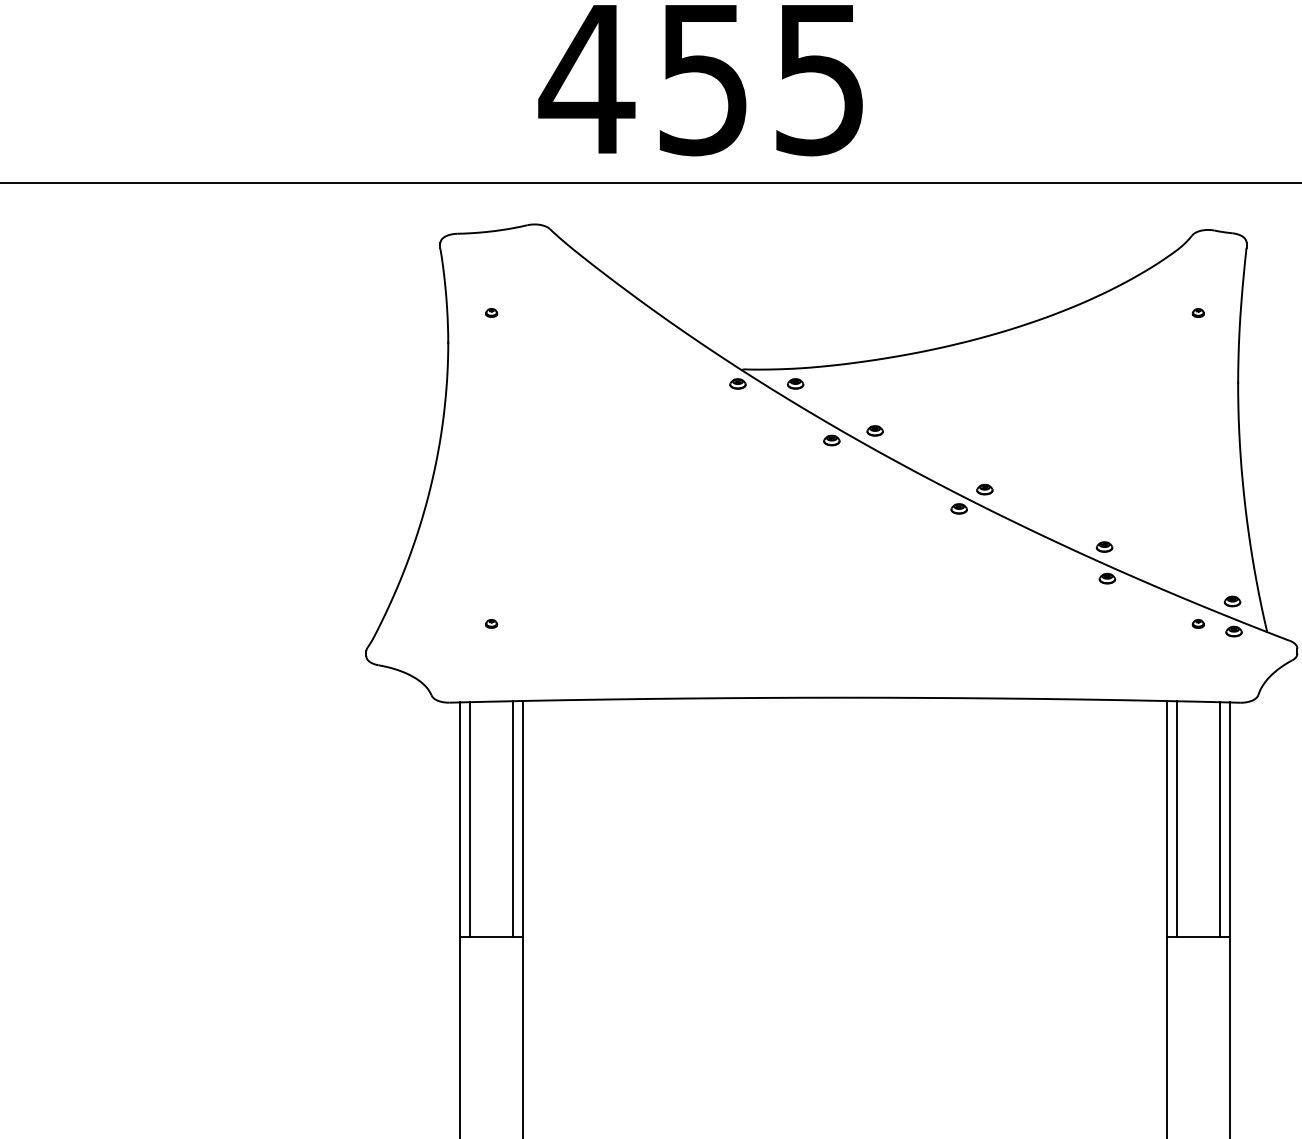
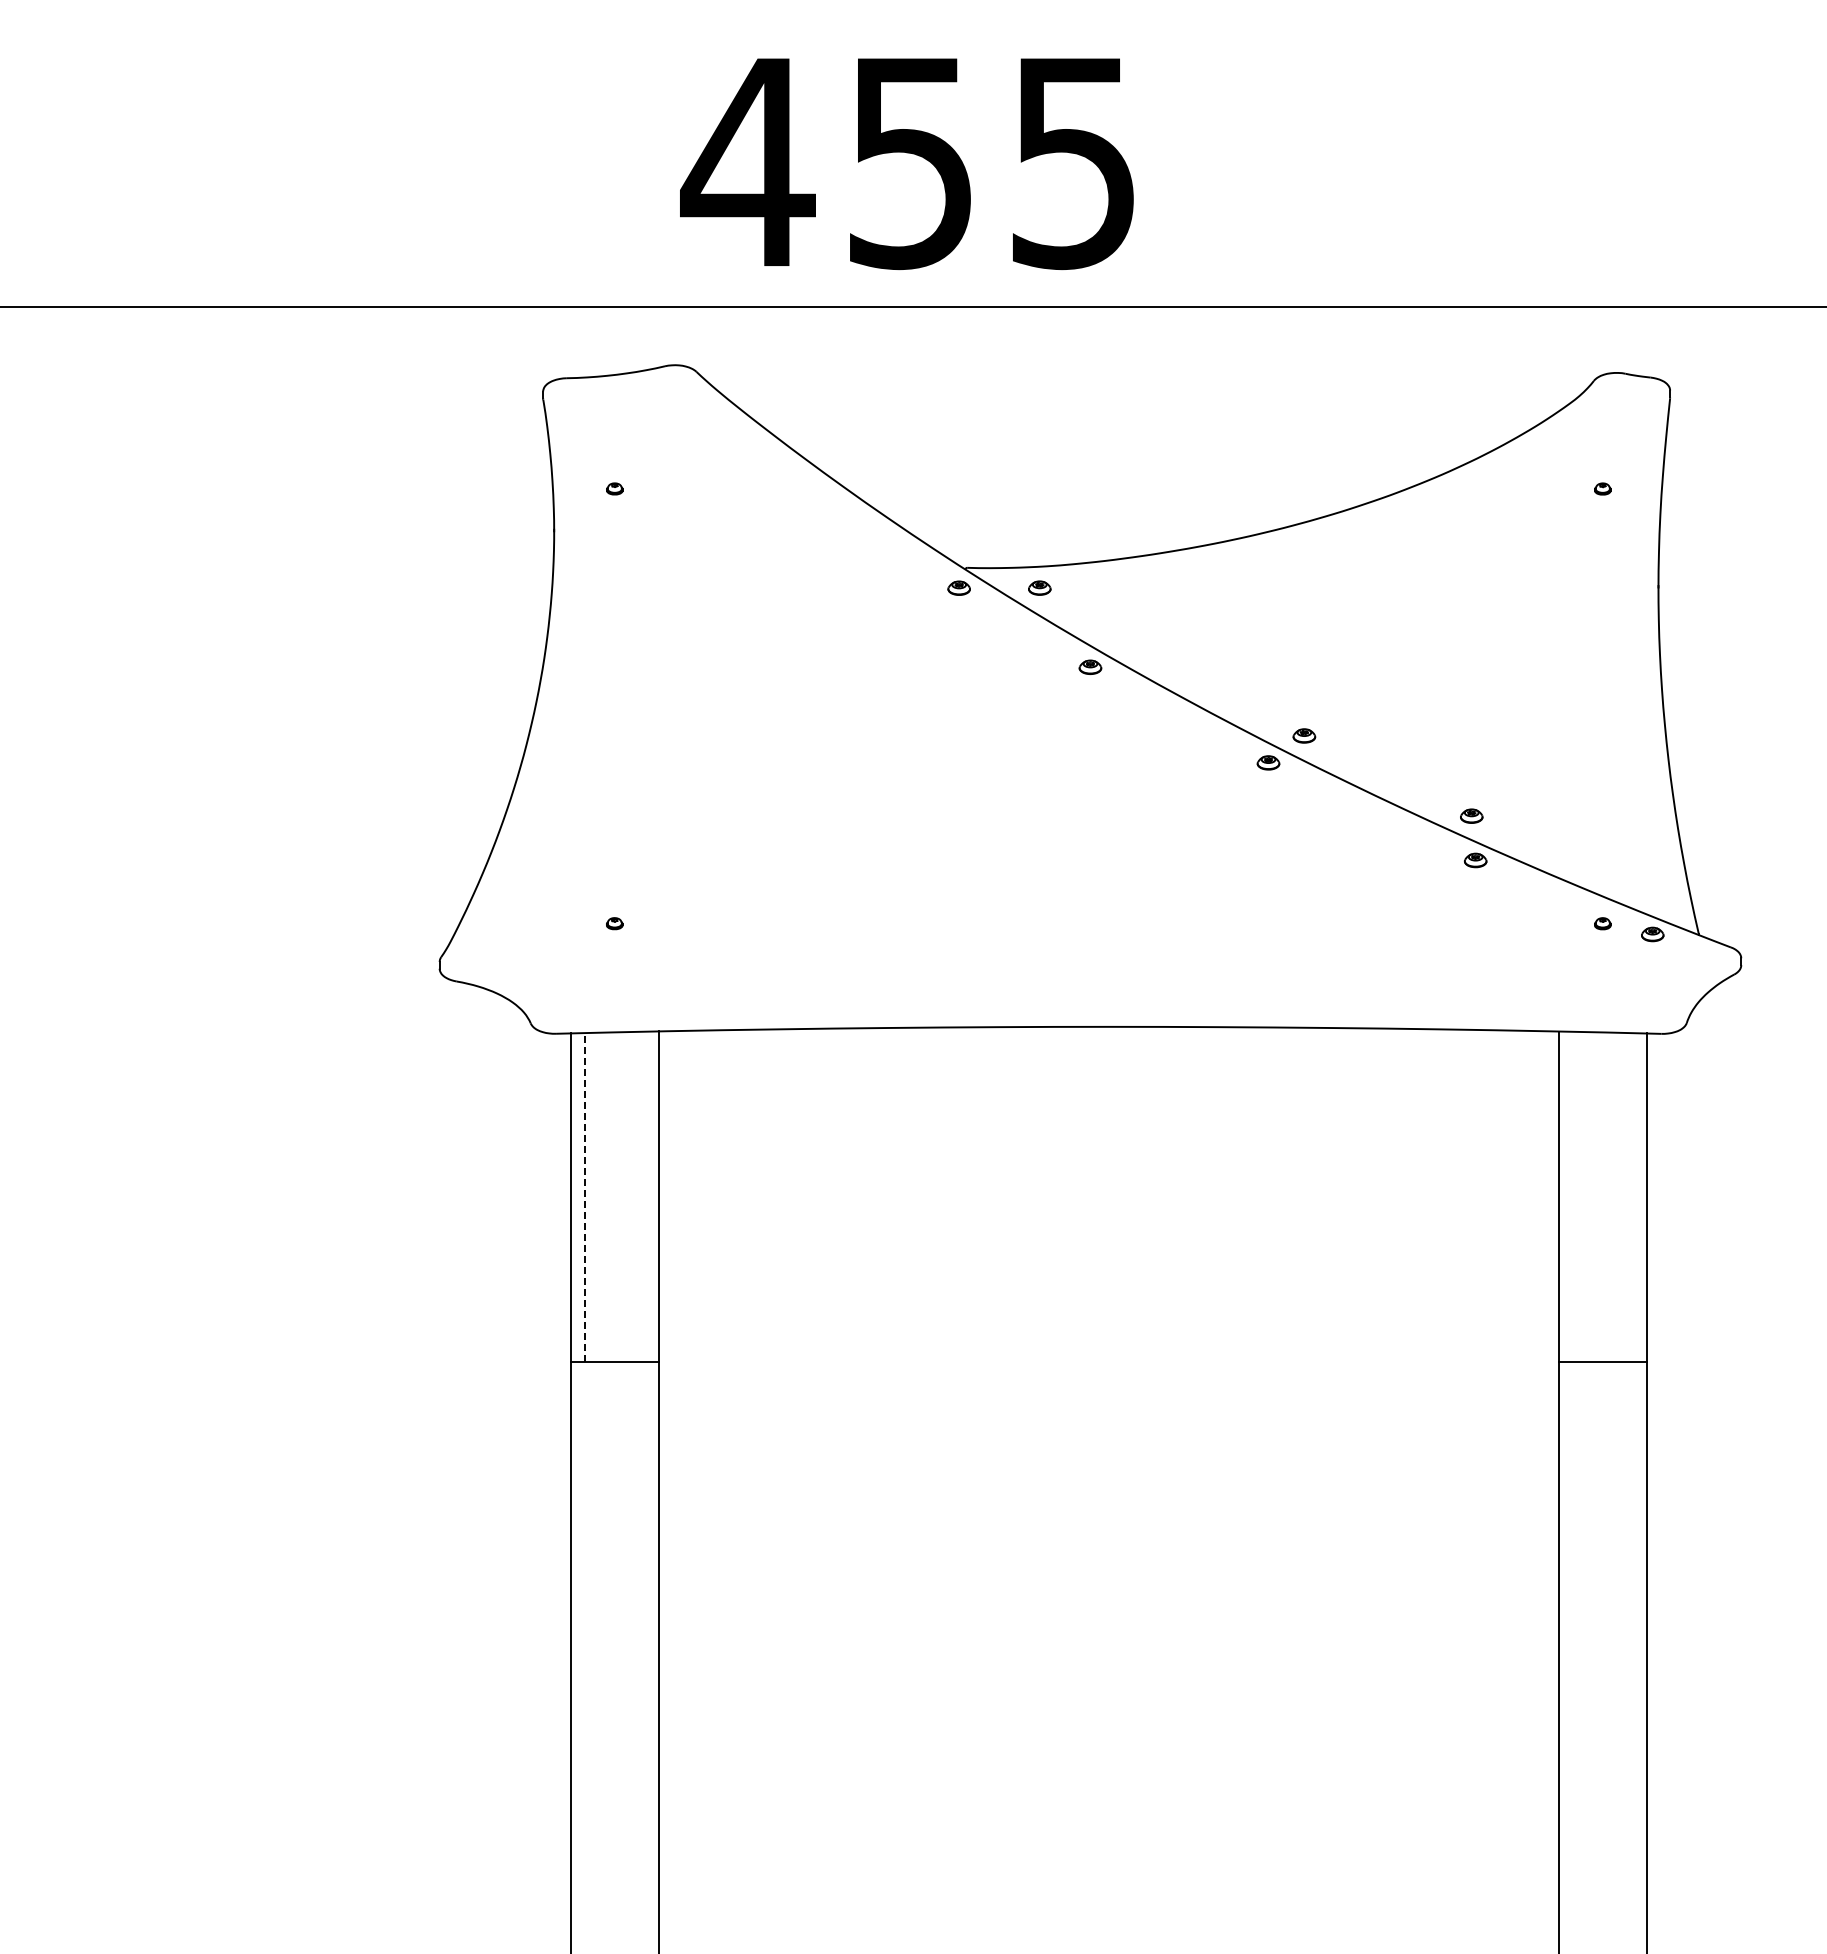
part: (874, 430) -> (1150, 653), removed
part: (1232, 601) -> (1650, 892), removed
line: (470, 819) -> (585, 1196), solid -> dashed
line: (512, 819) -> (644, 1196), removed
line: (1177, 819) -> (1573, 1196), removed
line: (1219, 819) -> (1632, 1197), removed

